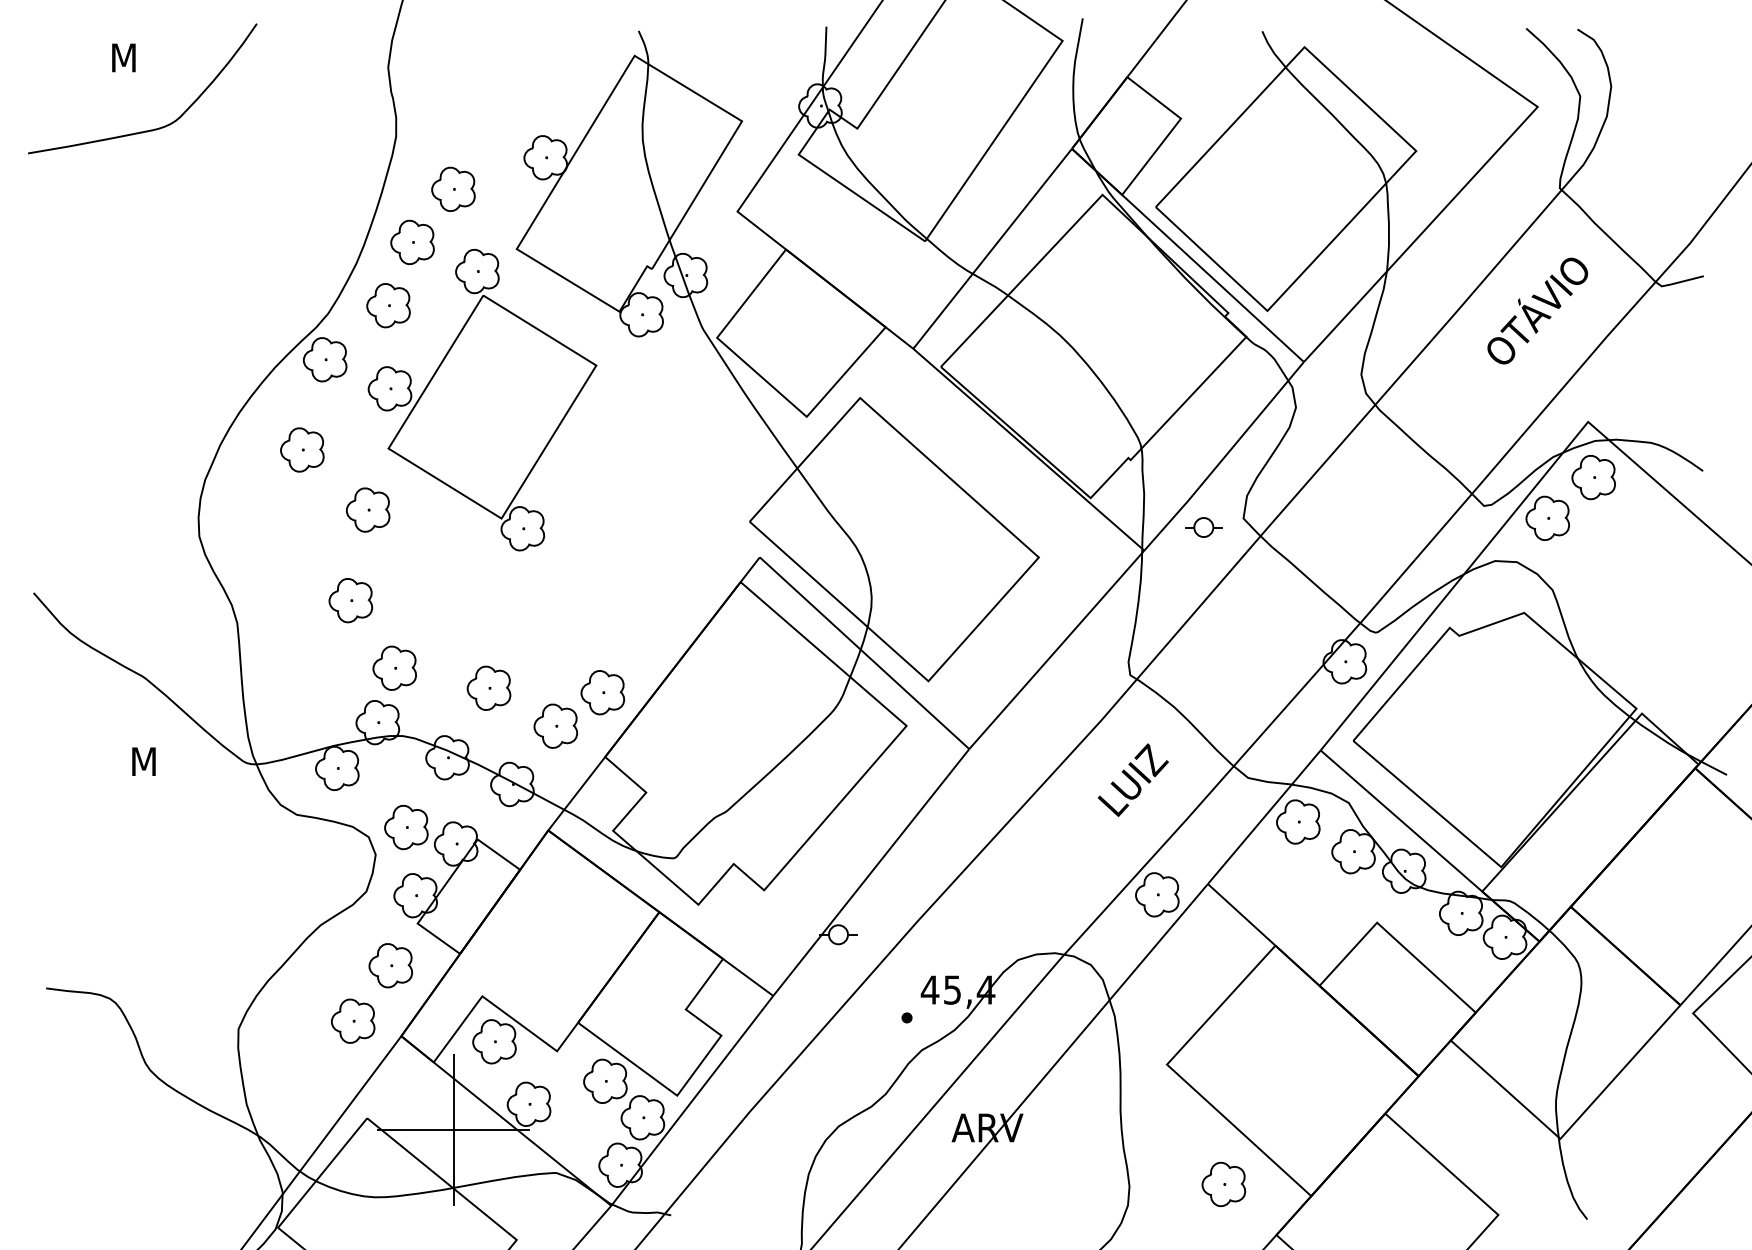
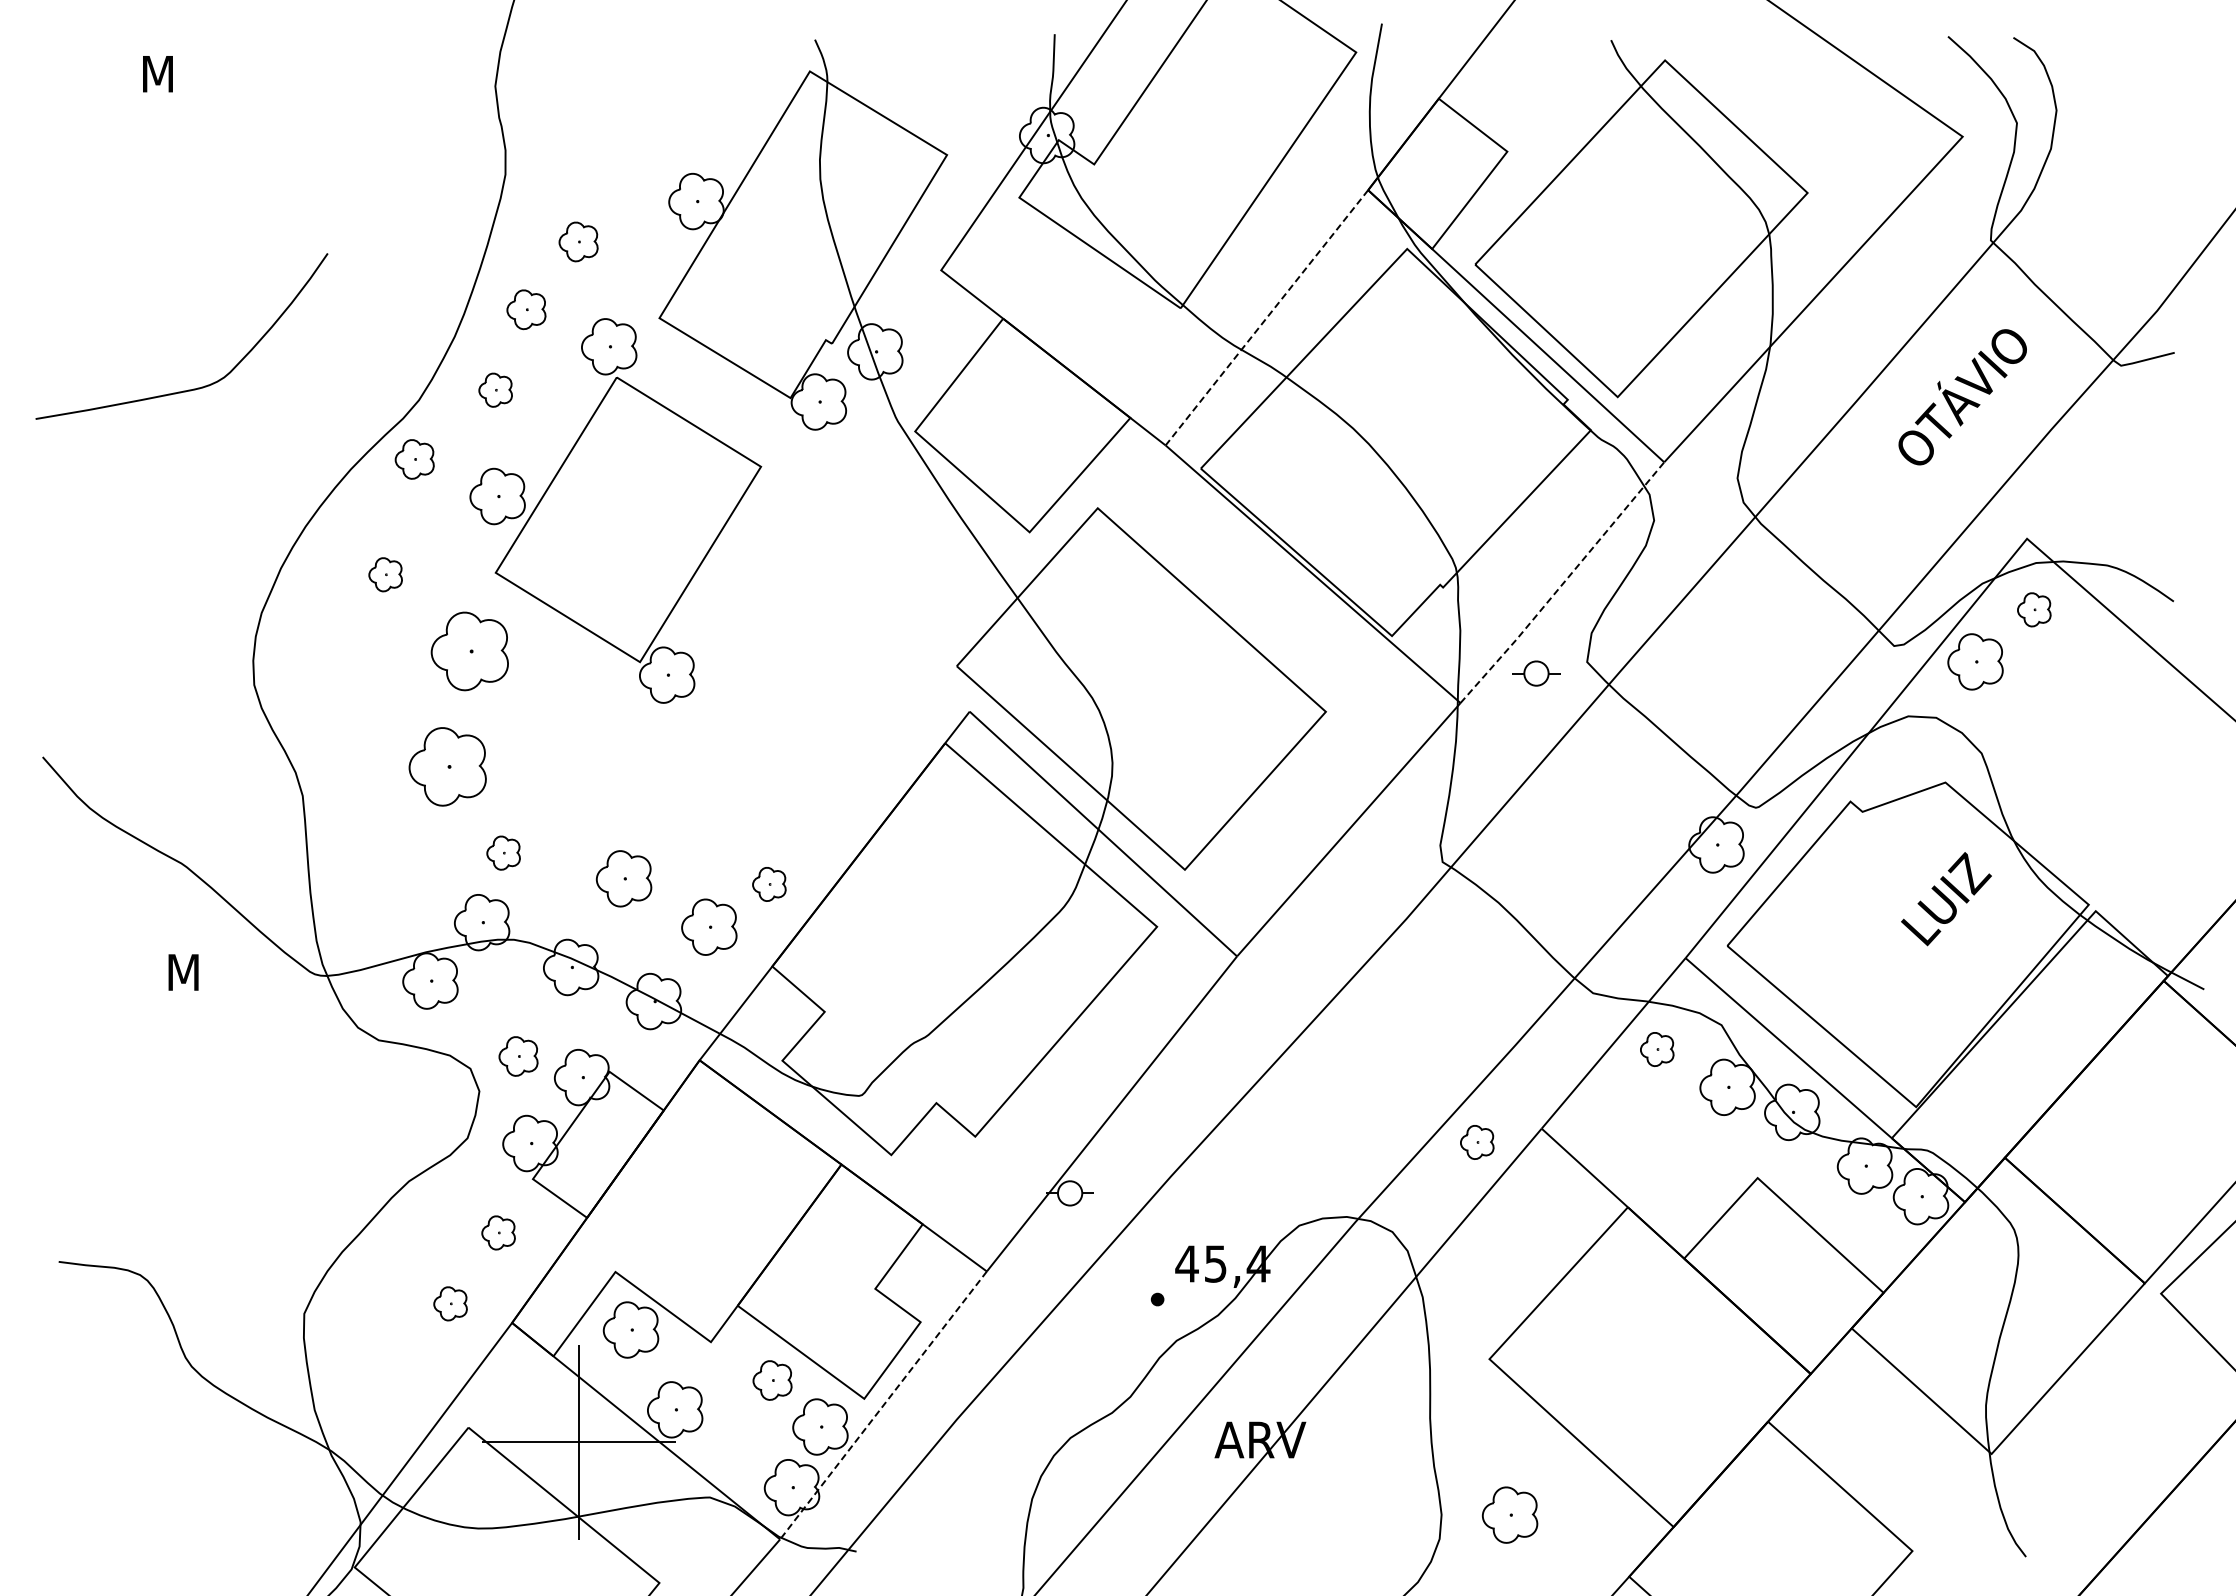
curve: (151, 129) -> (193, 388), moved
part: (453, 189) -> (578, 241), size x0.7
part: (412, 242) -> (526, 309), size x0.7
line: (992, 248) -> (1266, 317), solid -> dashed
part: (388, 304) -> (495, 389), size x0.6
part: (324, 359) -> (414, 459), size x0.7
part: (302, 449) -> (385, 574), size x0.6
line: (1225, 456) -> (1563, 583), solid -> dashed
part: (1593, 477) -> (2034, 609), size x0.6
part: (367, 509) -> (469, 650), size x1.4
part: (350, 600) -> (447, 766), size x1.4
part: (394, 667) -> (503, 852), size x0.6
part: (602, 692) -> (769, 884), size x0.6
text: (1133, 780) -> (1946, 899), moved
part: (1298, 822) -> (1657, 1049), size x0.6
part: (406, 827) -> (518, 1056), size x0.7
part: (1157, 894) -> (1477, 1142), size x0.6
part: (390, 965) -> (498, 1232), size x0.6
part: (353, 1021) -> (450, 1303), size x0.6
part: (605, 1081) -> (772, 1380), size x0.7
line: (692, 1100) -> (883, 1405), solid -> dashed
part: (1223, 1183) -> (1509, 1514), moved

